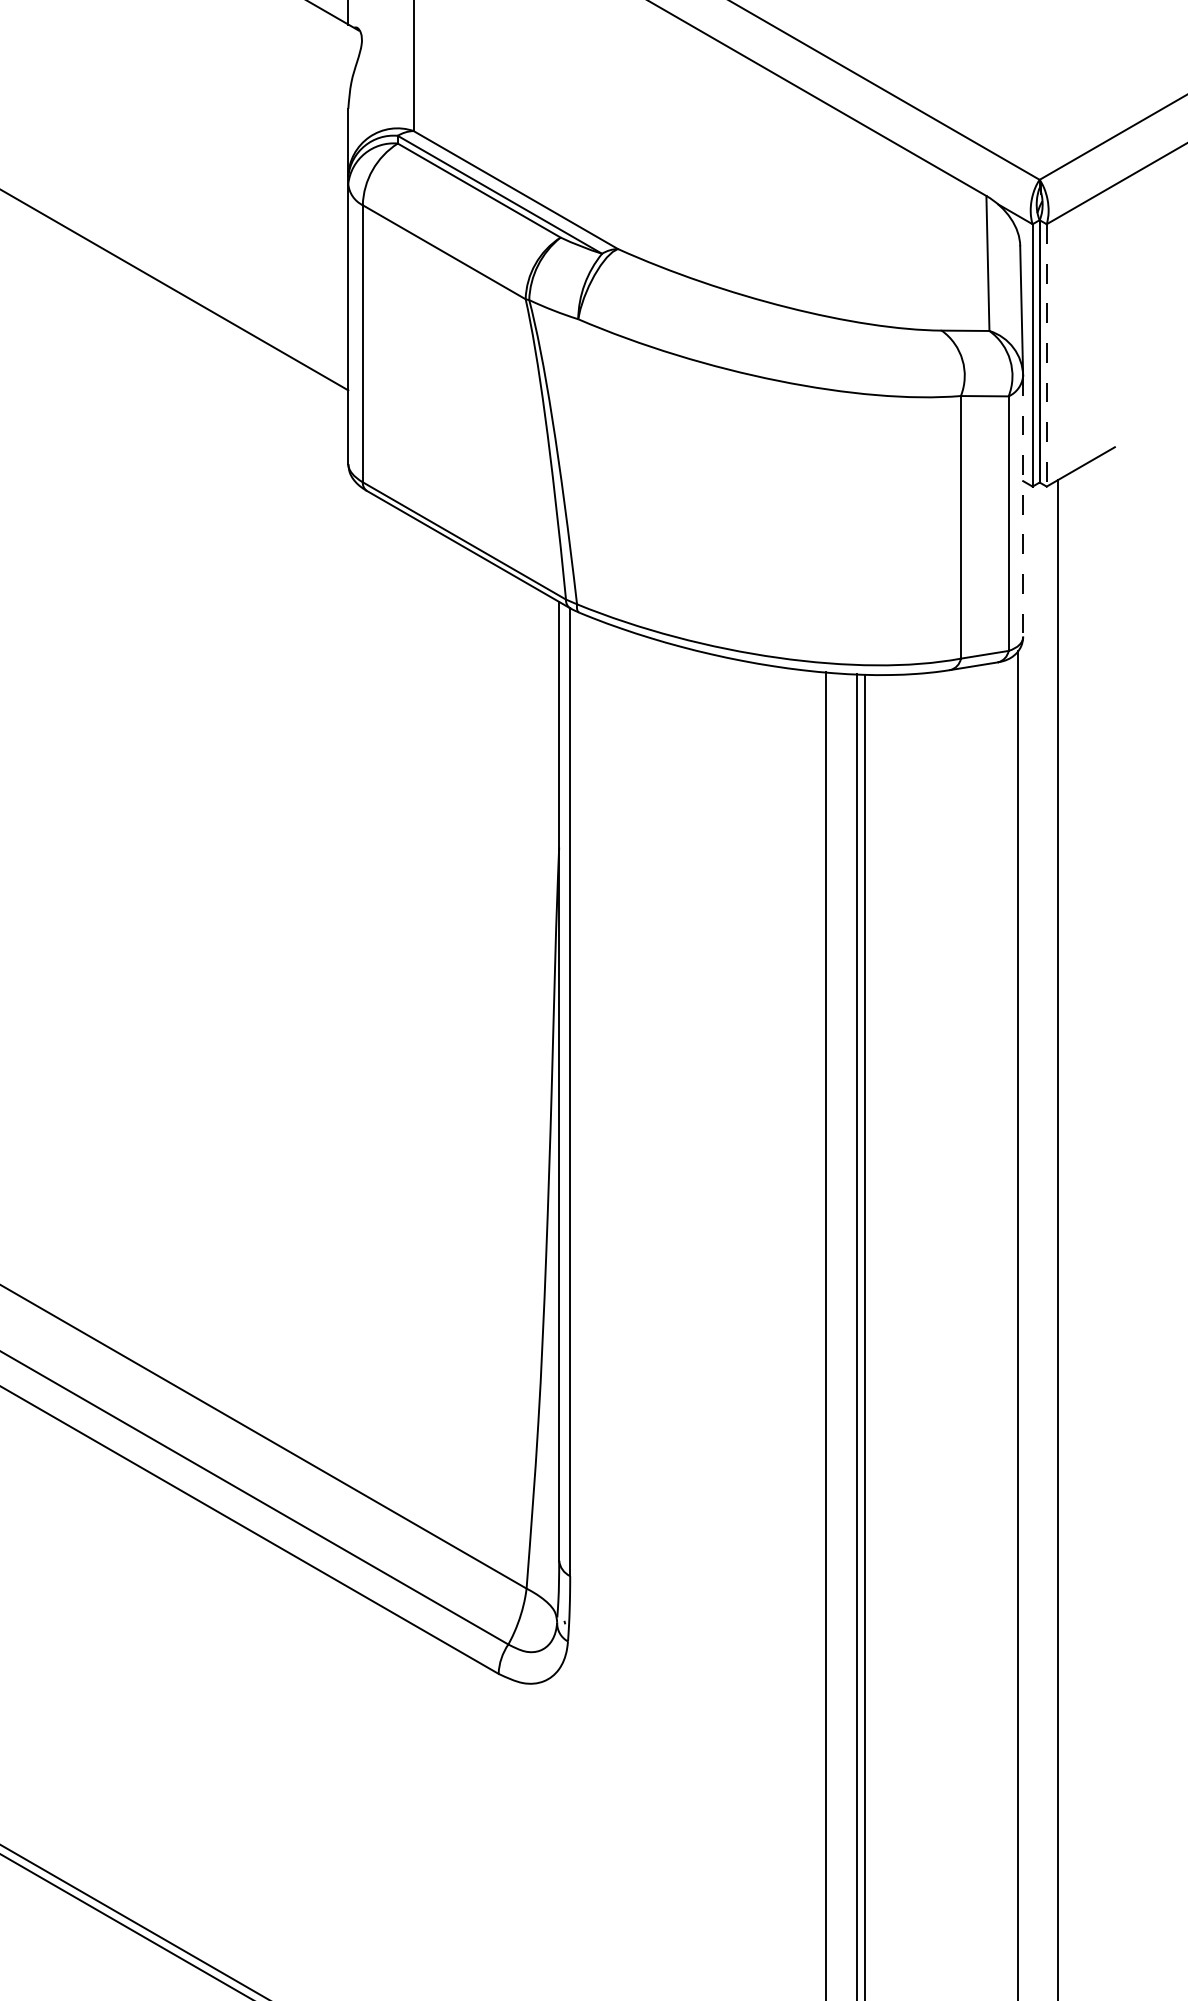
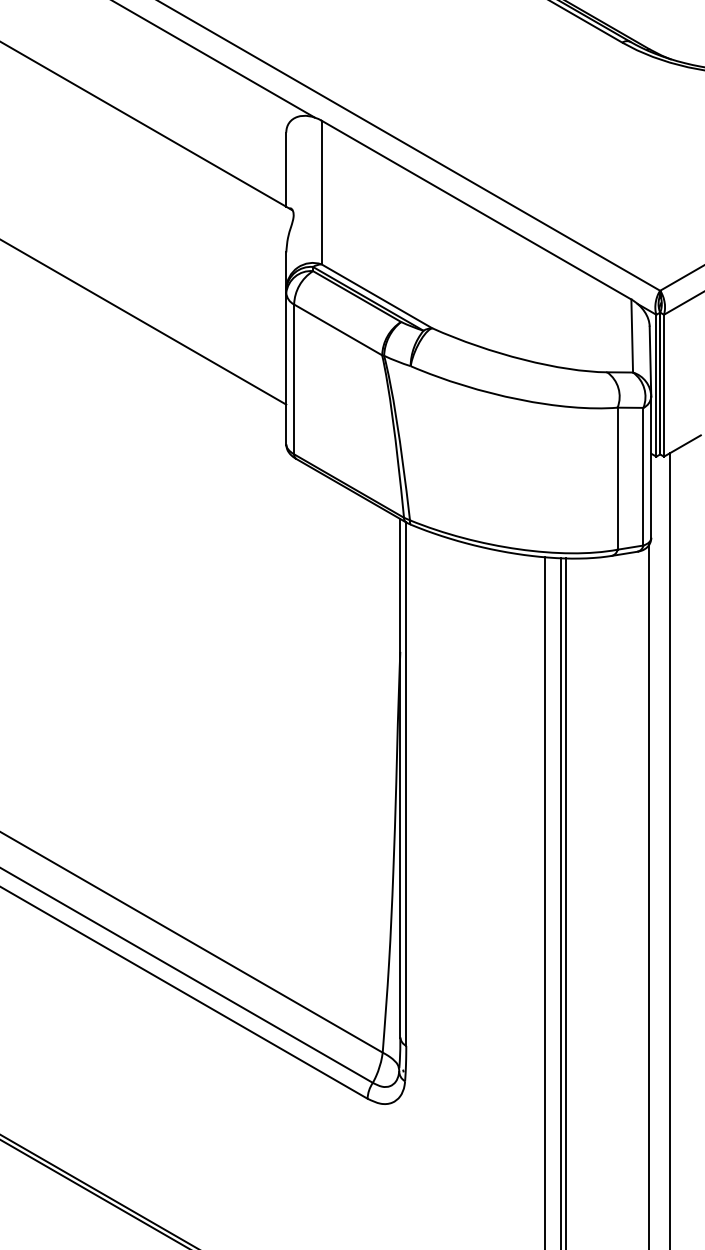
line: (1047, 354) -> (664, 385), dashed -> solid
line: (1023, 506) -> (651, 467), dashed -> solid

